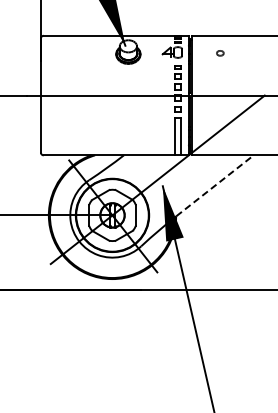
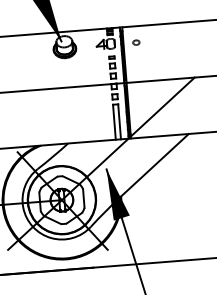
part: (220, 53) -> (136, 42), moved
line: (215, 185) -> (155, 164), dashed -> solid

